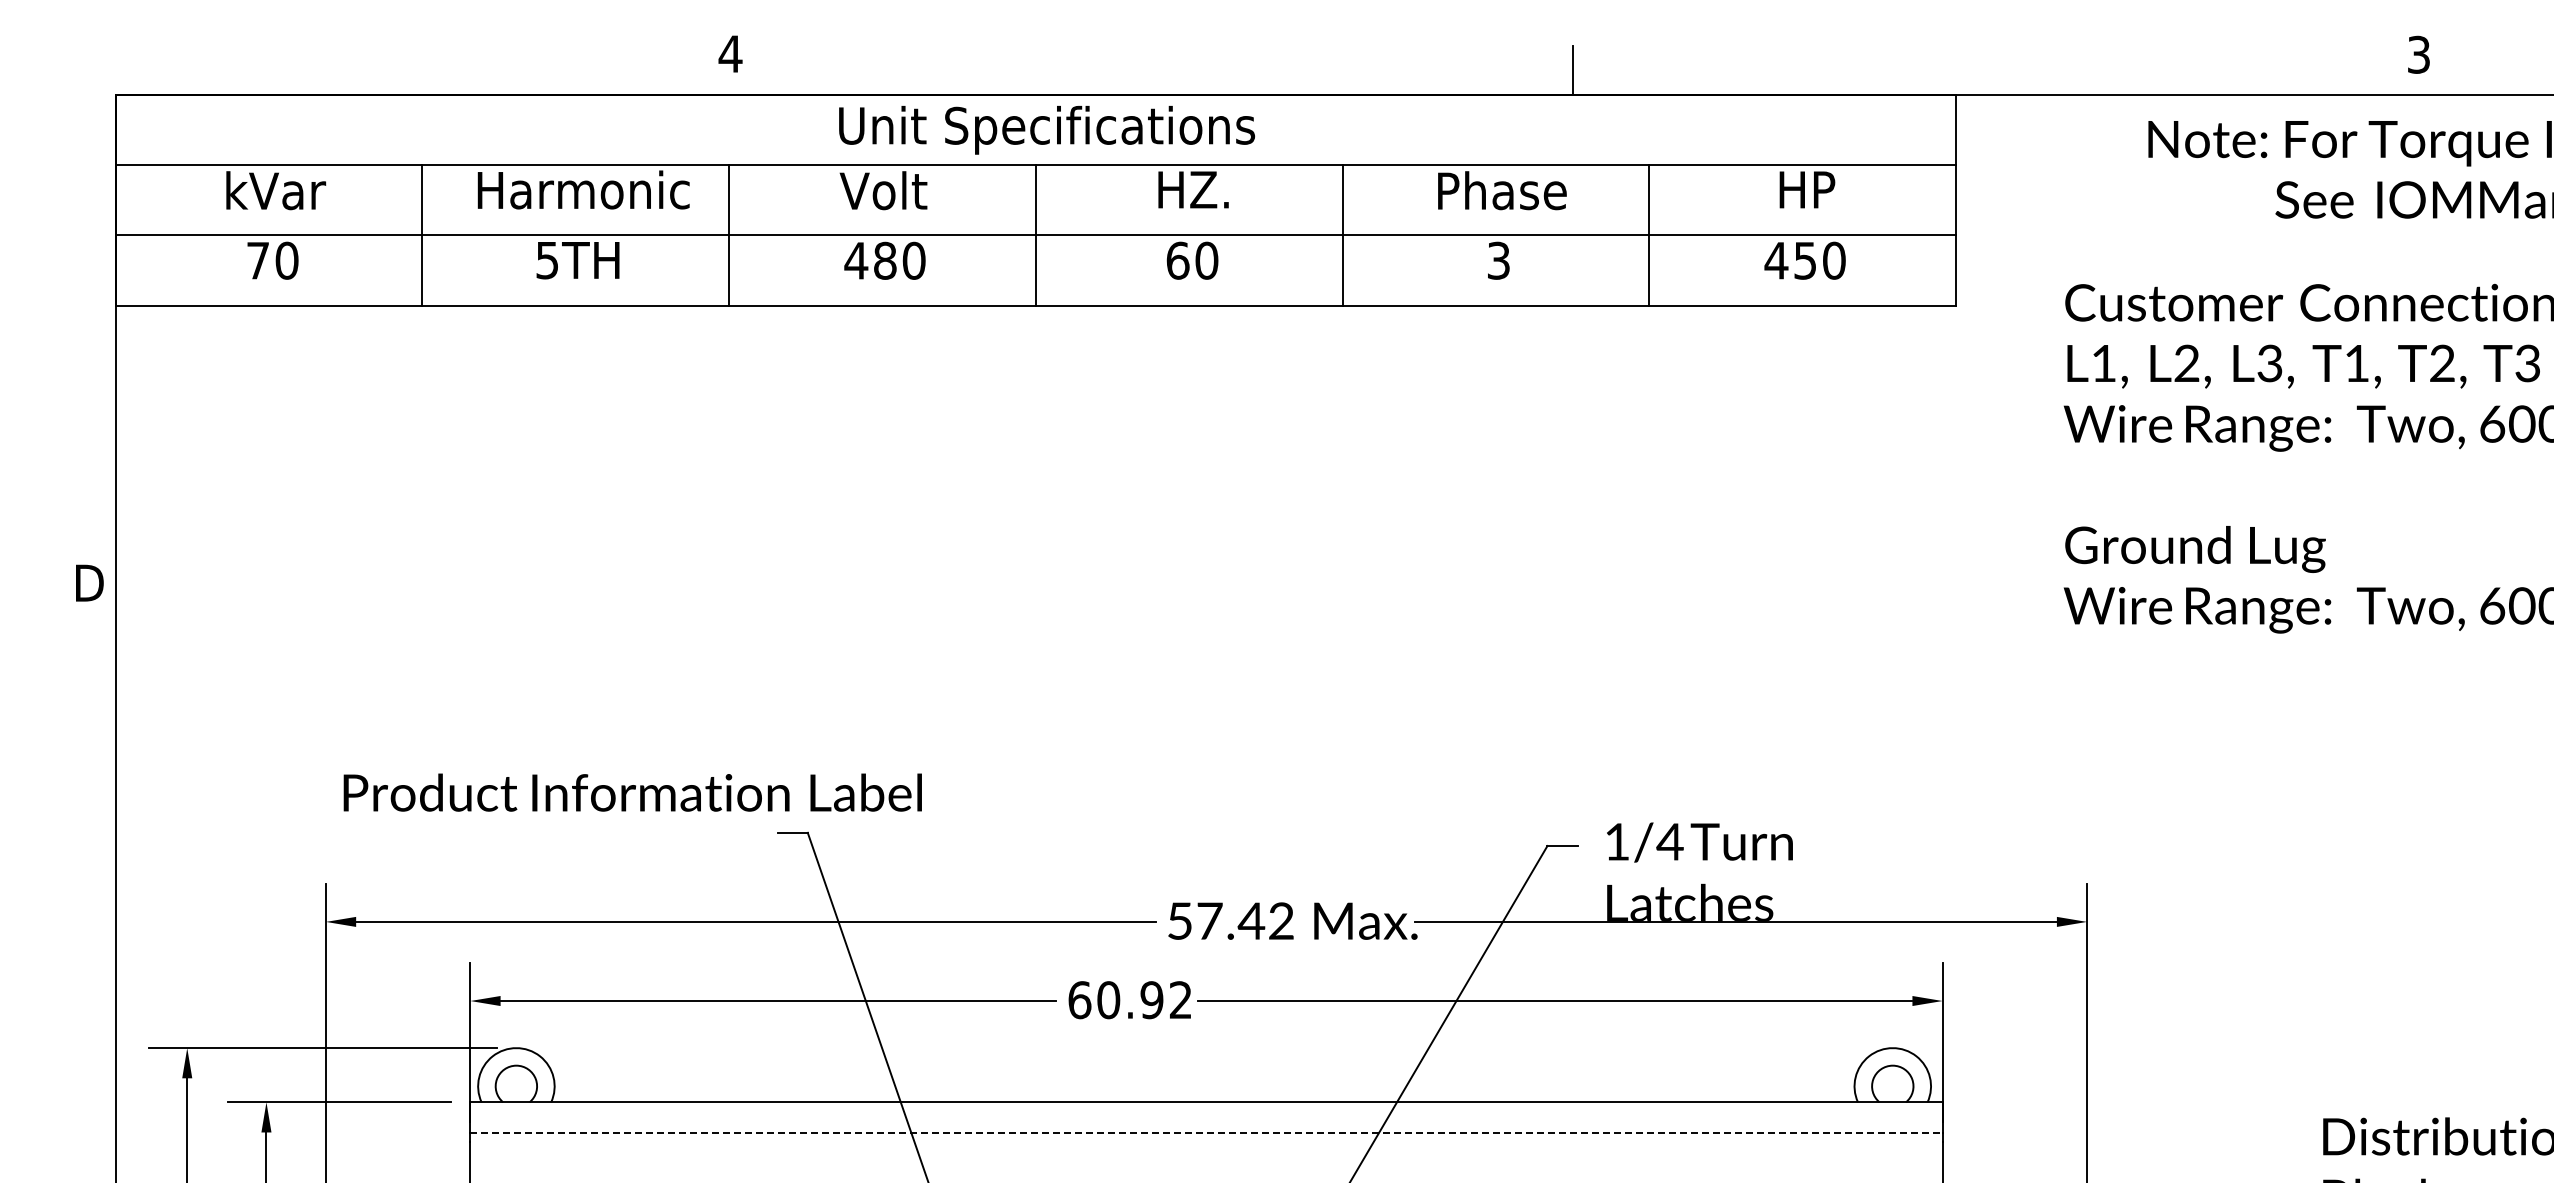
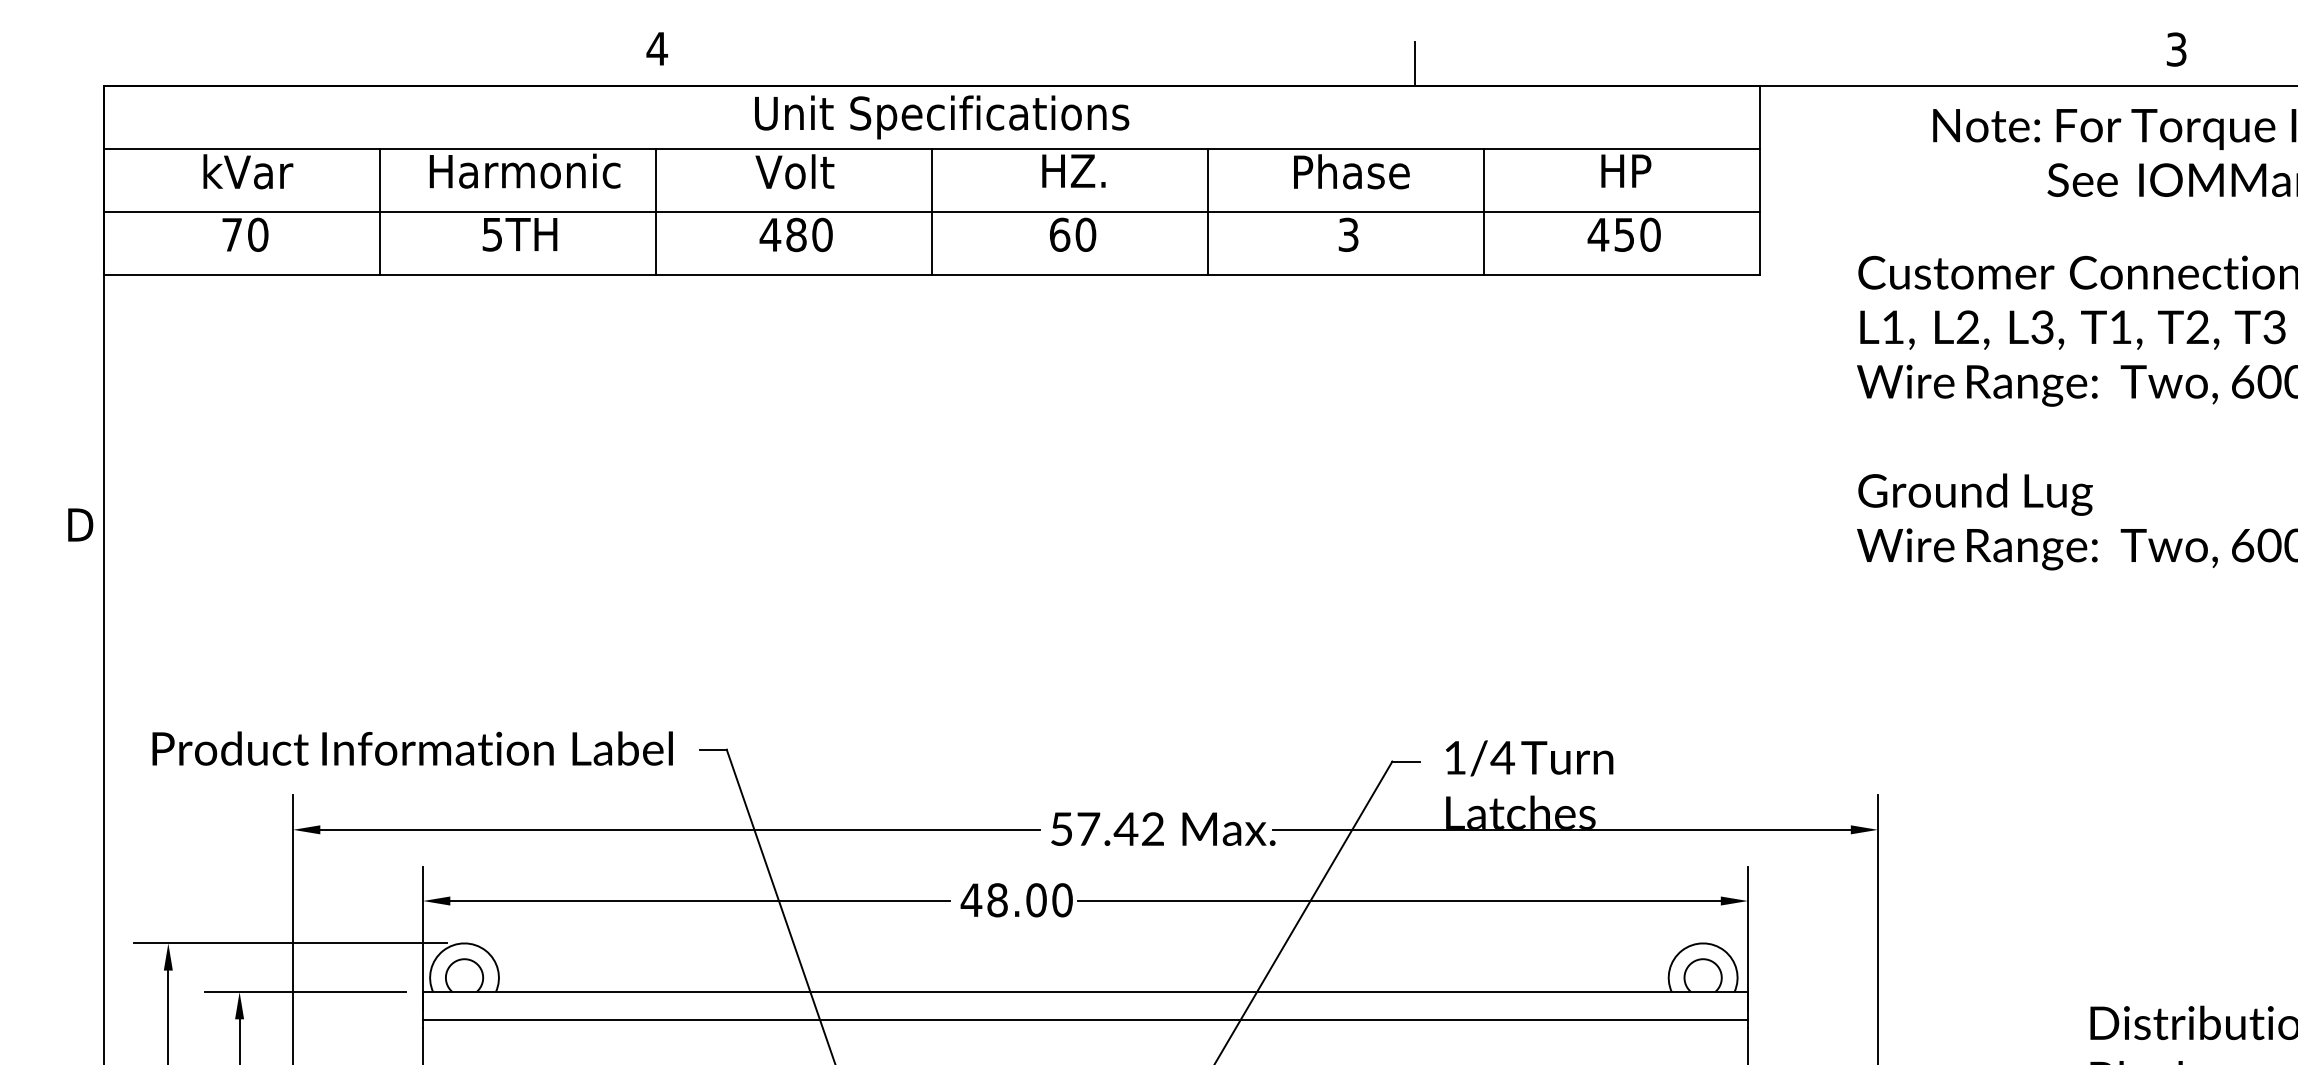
text: (632, 792) -> (412, 748), moved
text: (1129, 1000) -> (1016, 900), 60.92 -> 48.00
line: (1207, 1132) -> (1086, 1019), dashed -> solid

